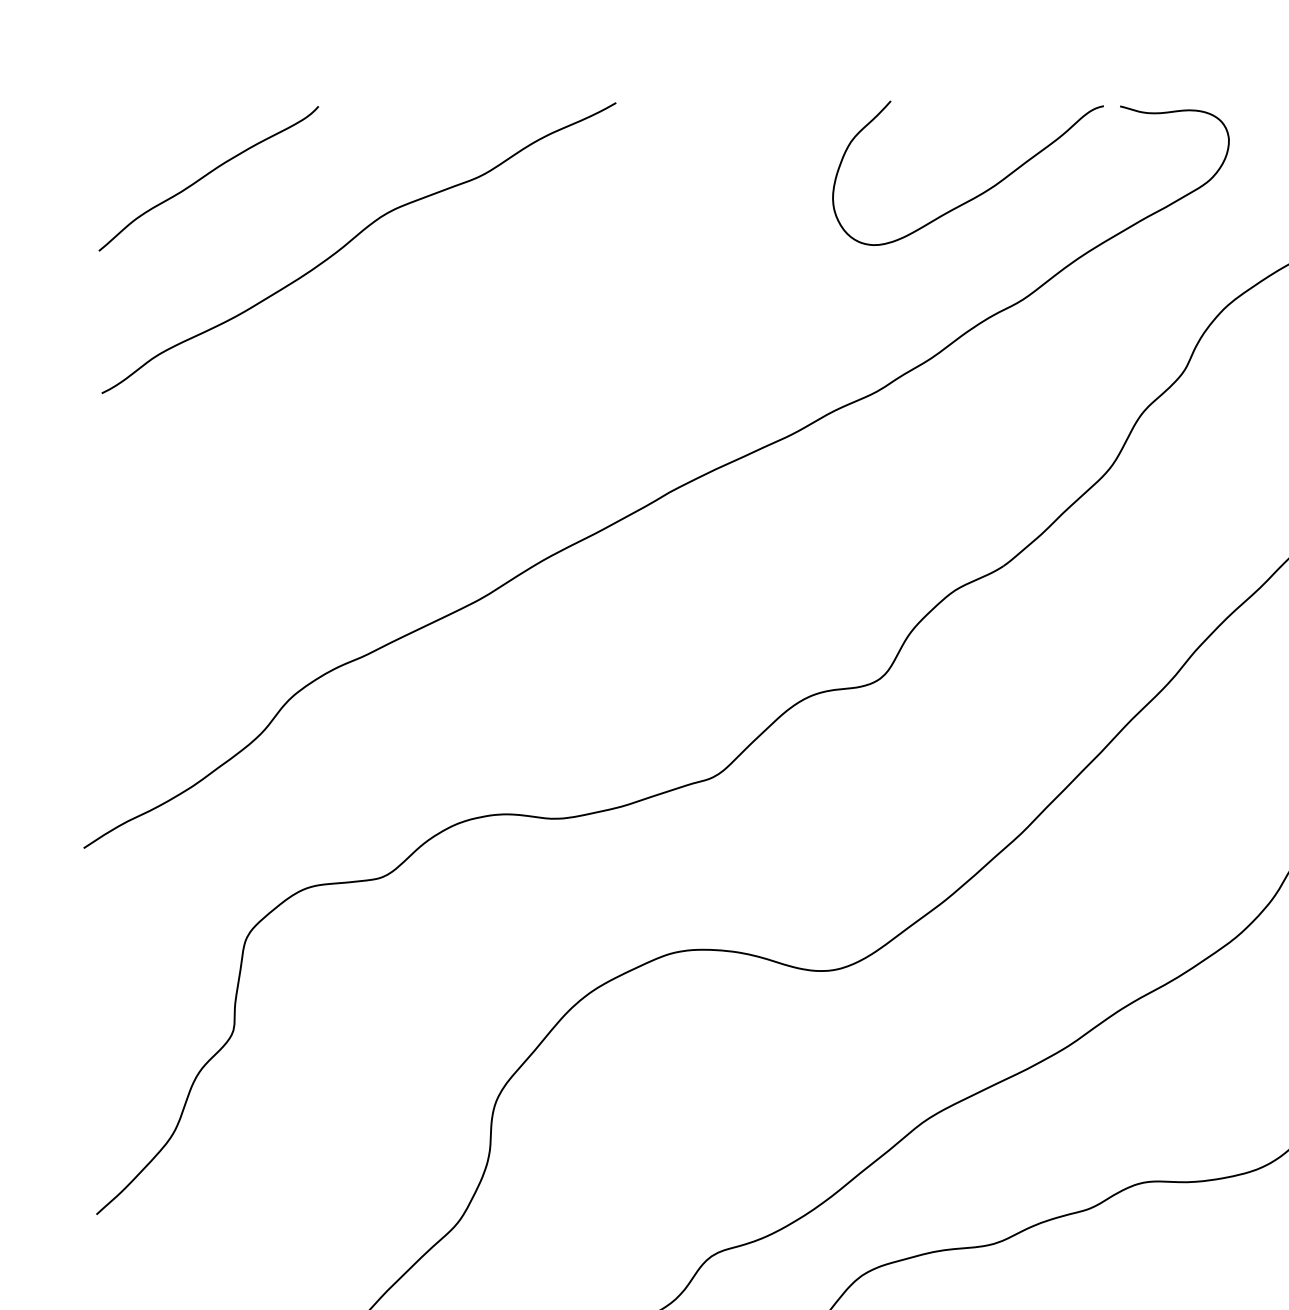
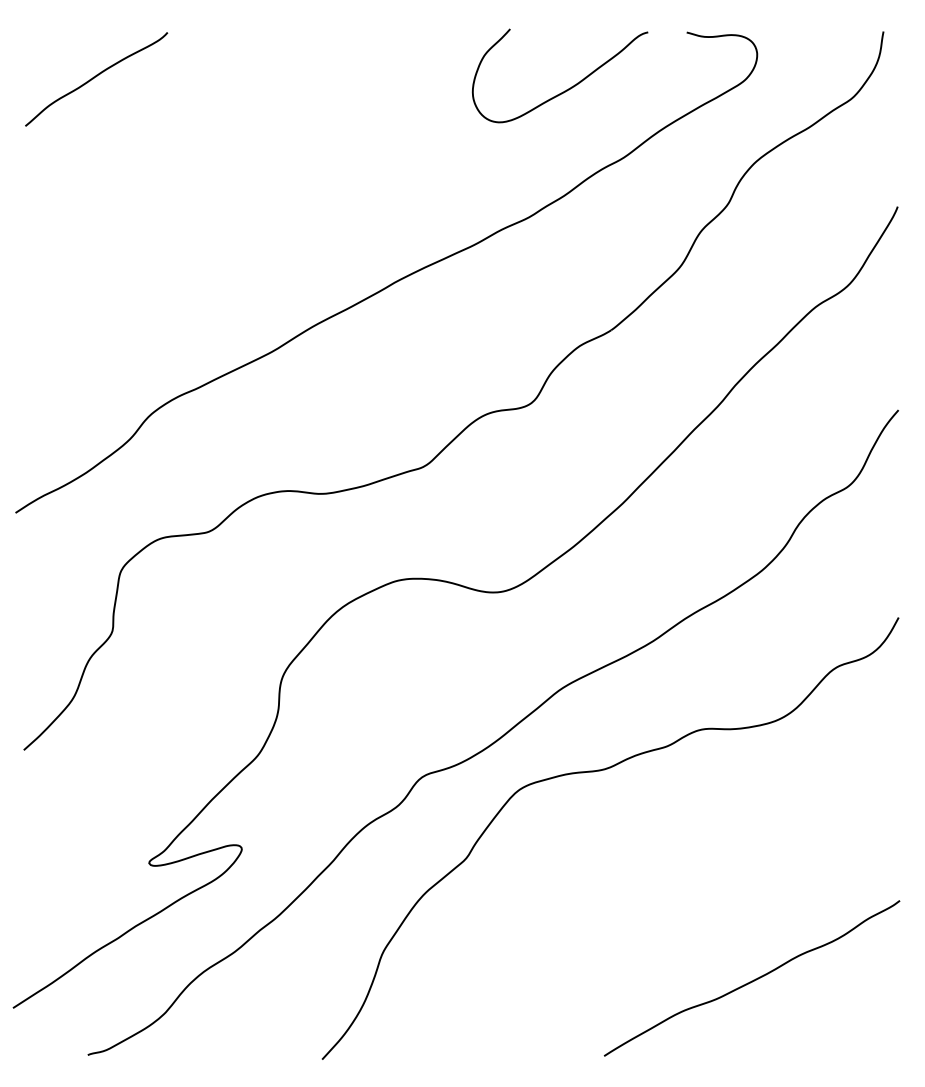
curve: (977, 194) -> (566, 89), moved
curve: (353, 240) -> (190, 119), removed

